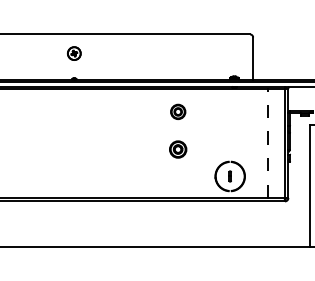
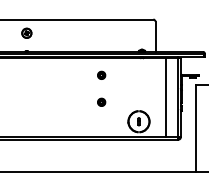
part: (178, 112) -> (101, 75), size x0.71
line: (267, 143) -> (165, 98), dashed -> solid
part: (178, 149) -> (101, 102), size x0.62

